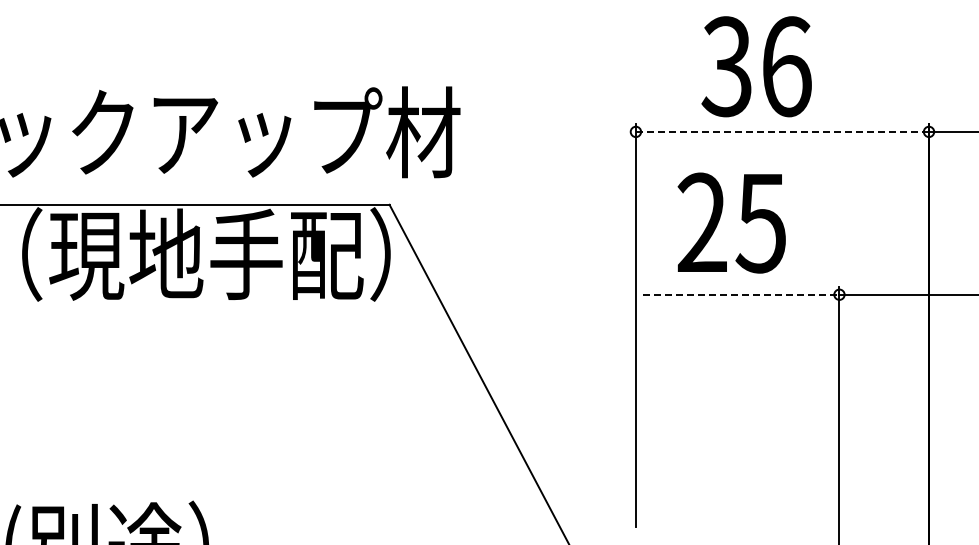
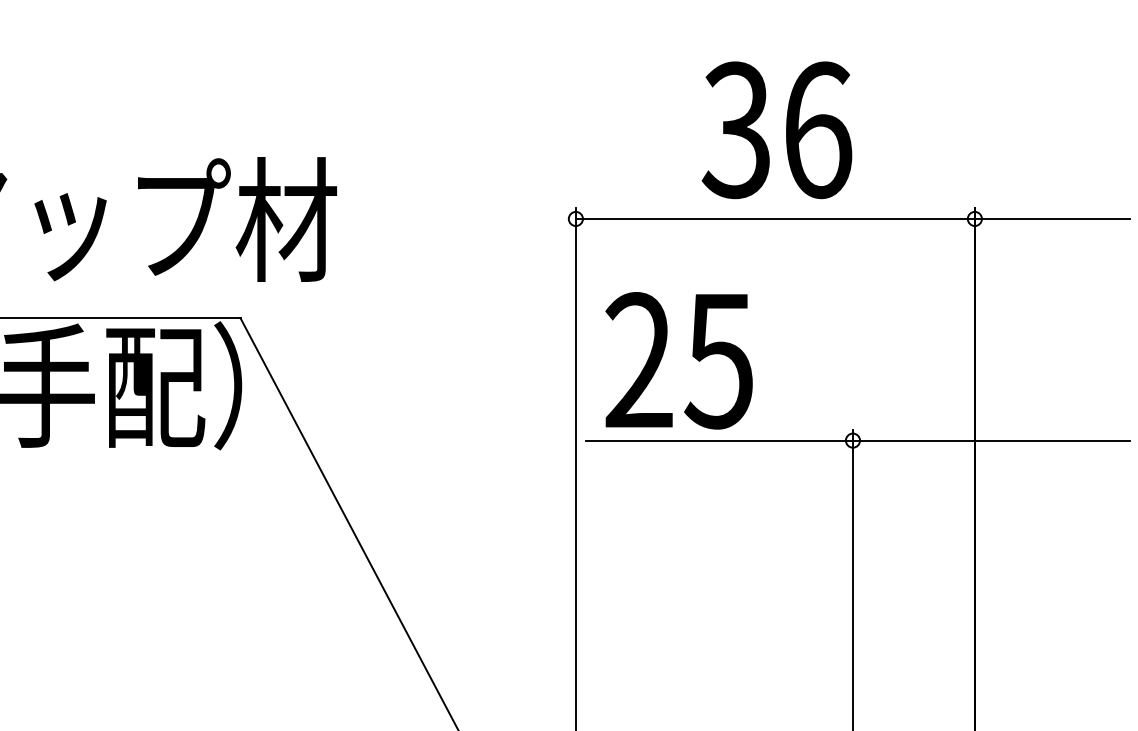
text: (756, 66) -> (776, 129), moved
line: (782, 131) -> (775, 218), dashed -> solid
text: (731, 222) -> (678, 359), moved
line: (741, 294) -> (719, 440), dashed -> solid

